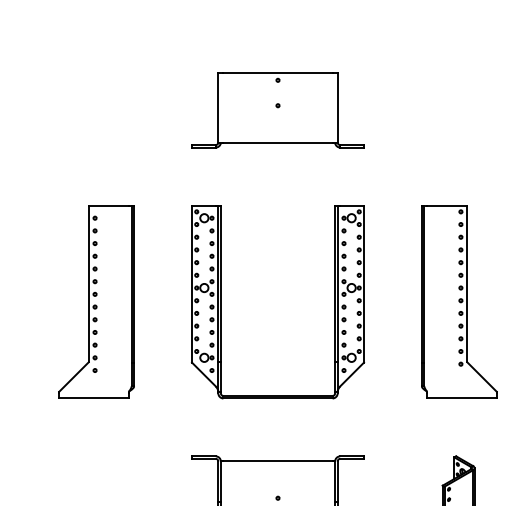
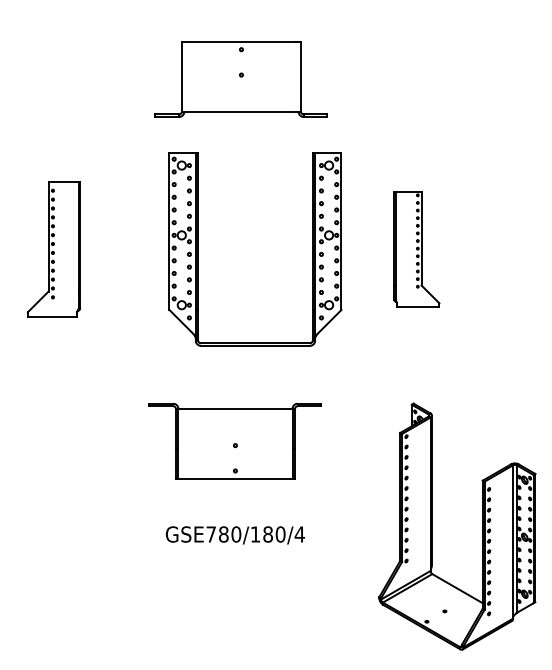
part: (277, 110) -> (240, 79), moved
part: (96, 302) -> (53, 249), size x0.7
part: (221, 302) -> (198, 249), moved
part: (459, 302) -> (416, 249), size x0.6

